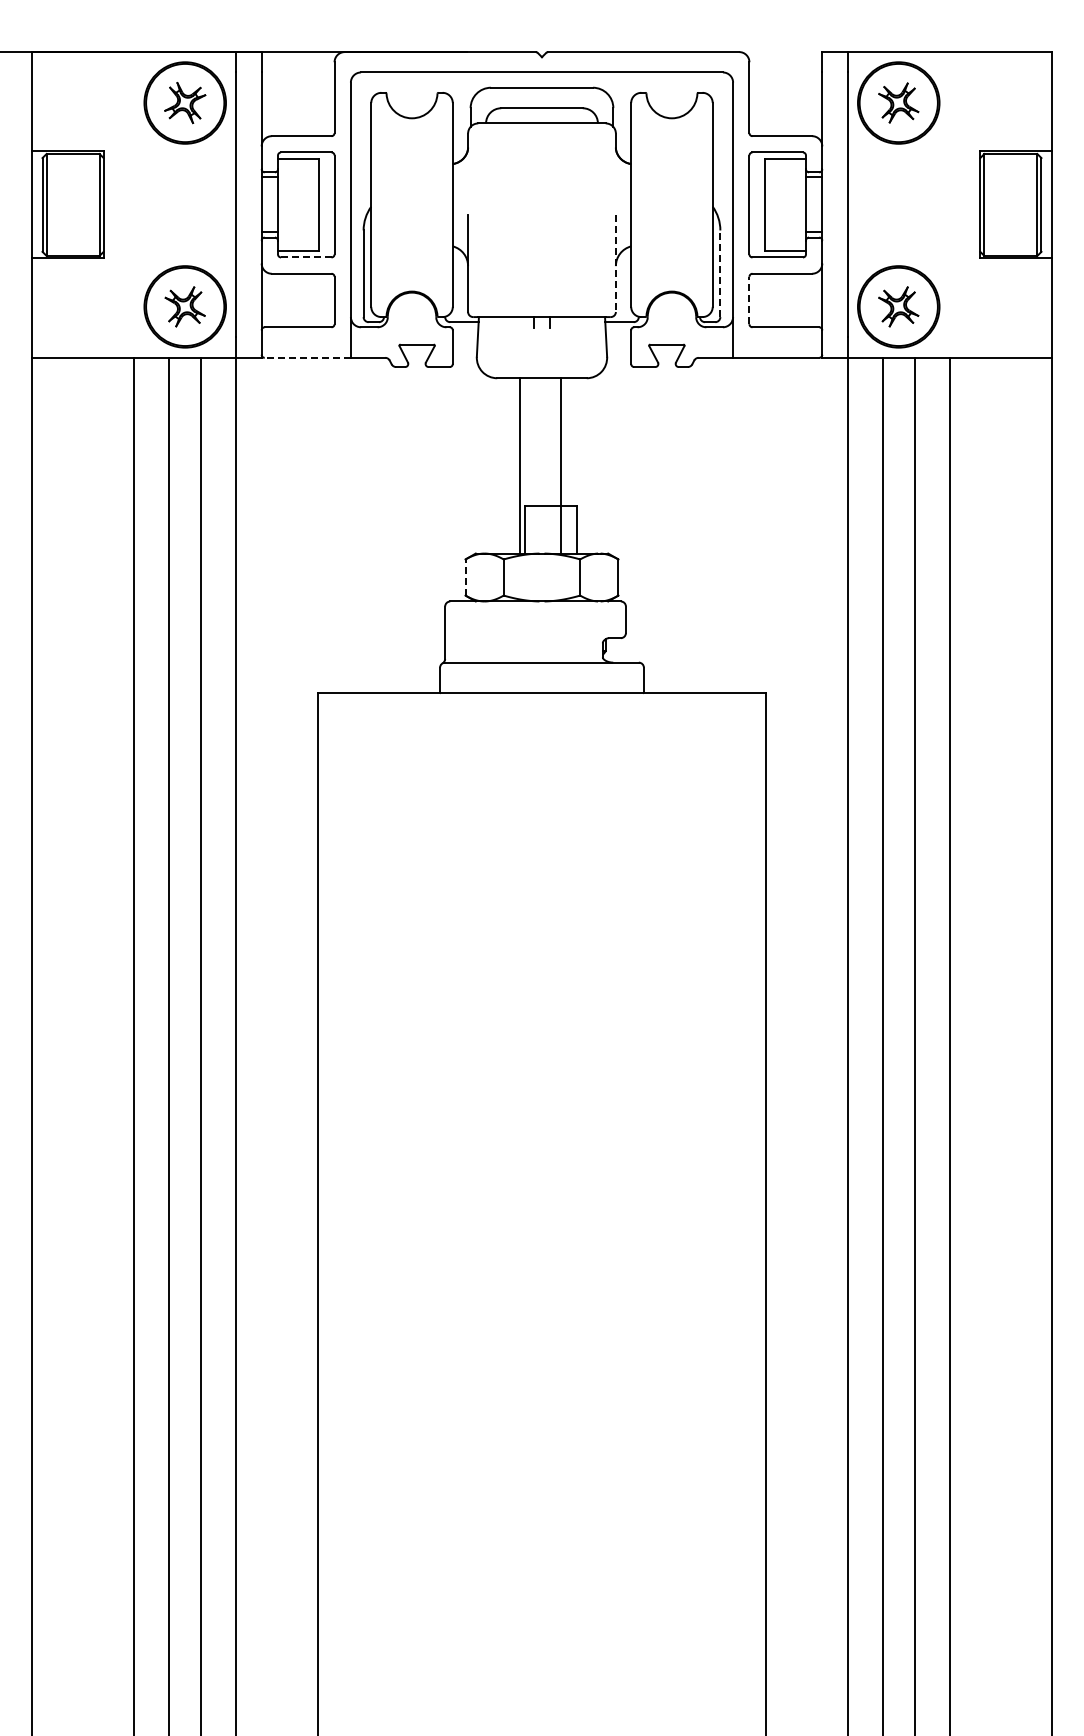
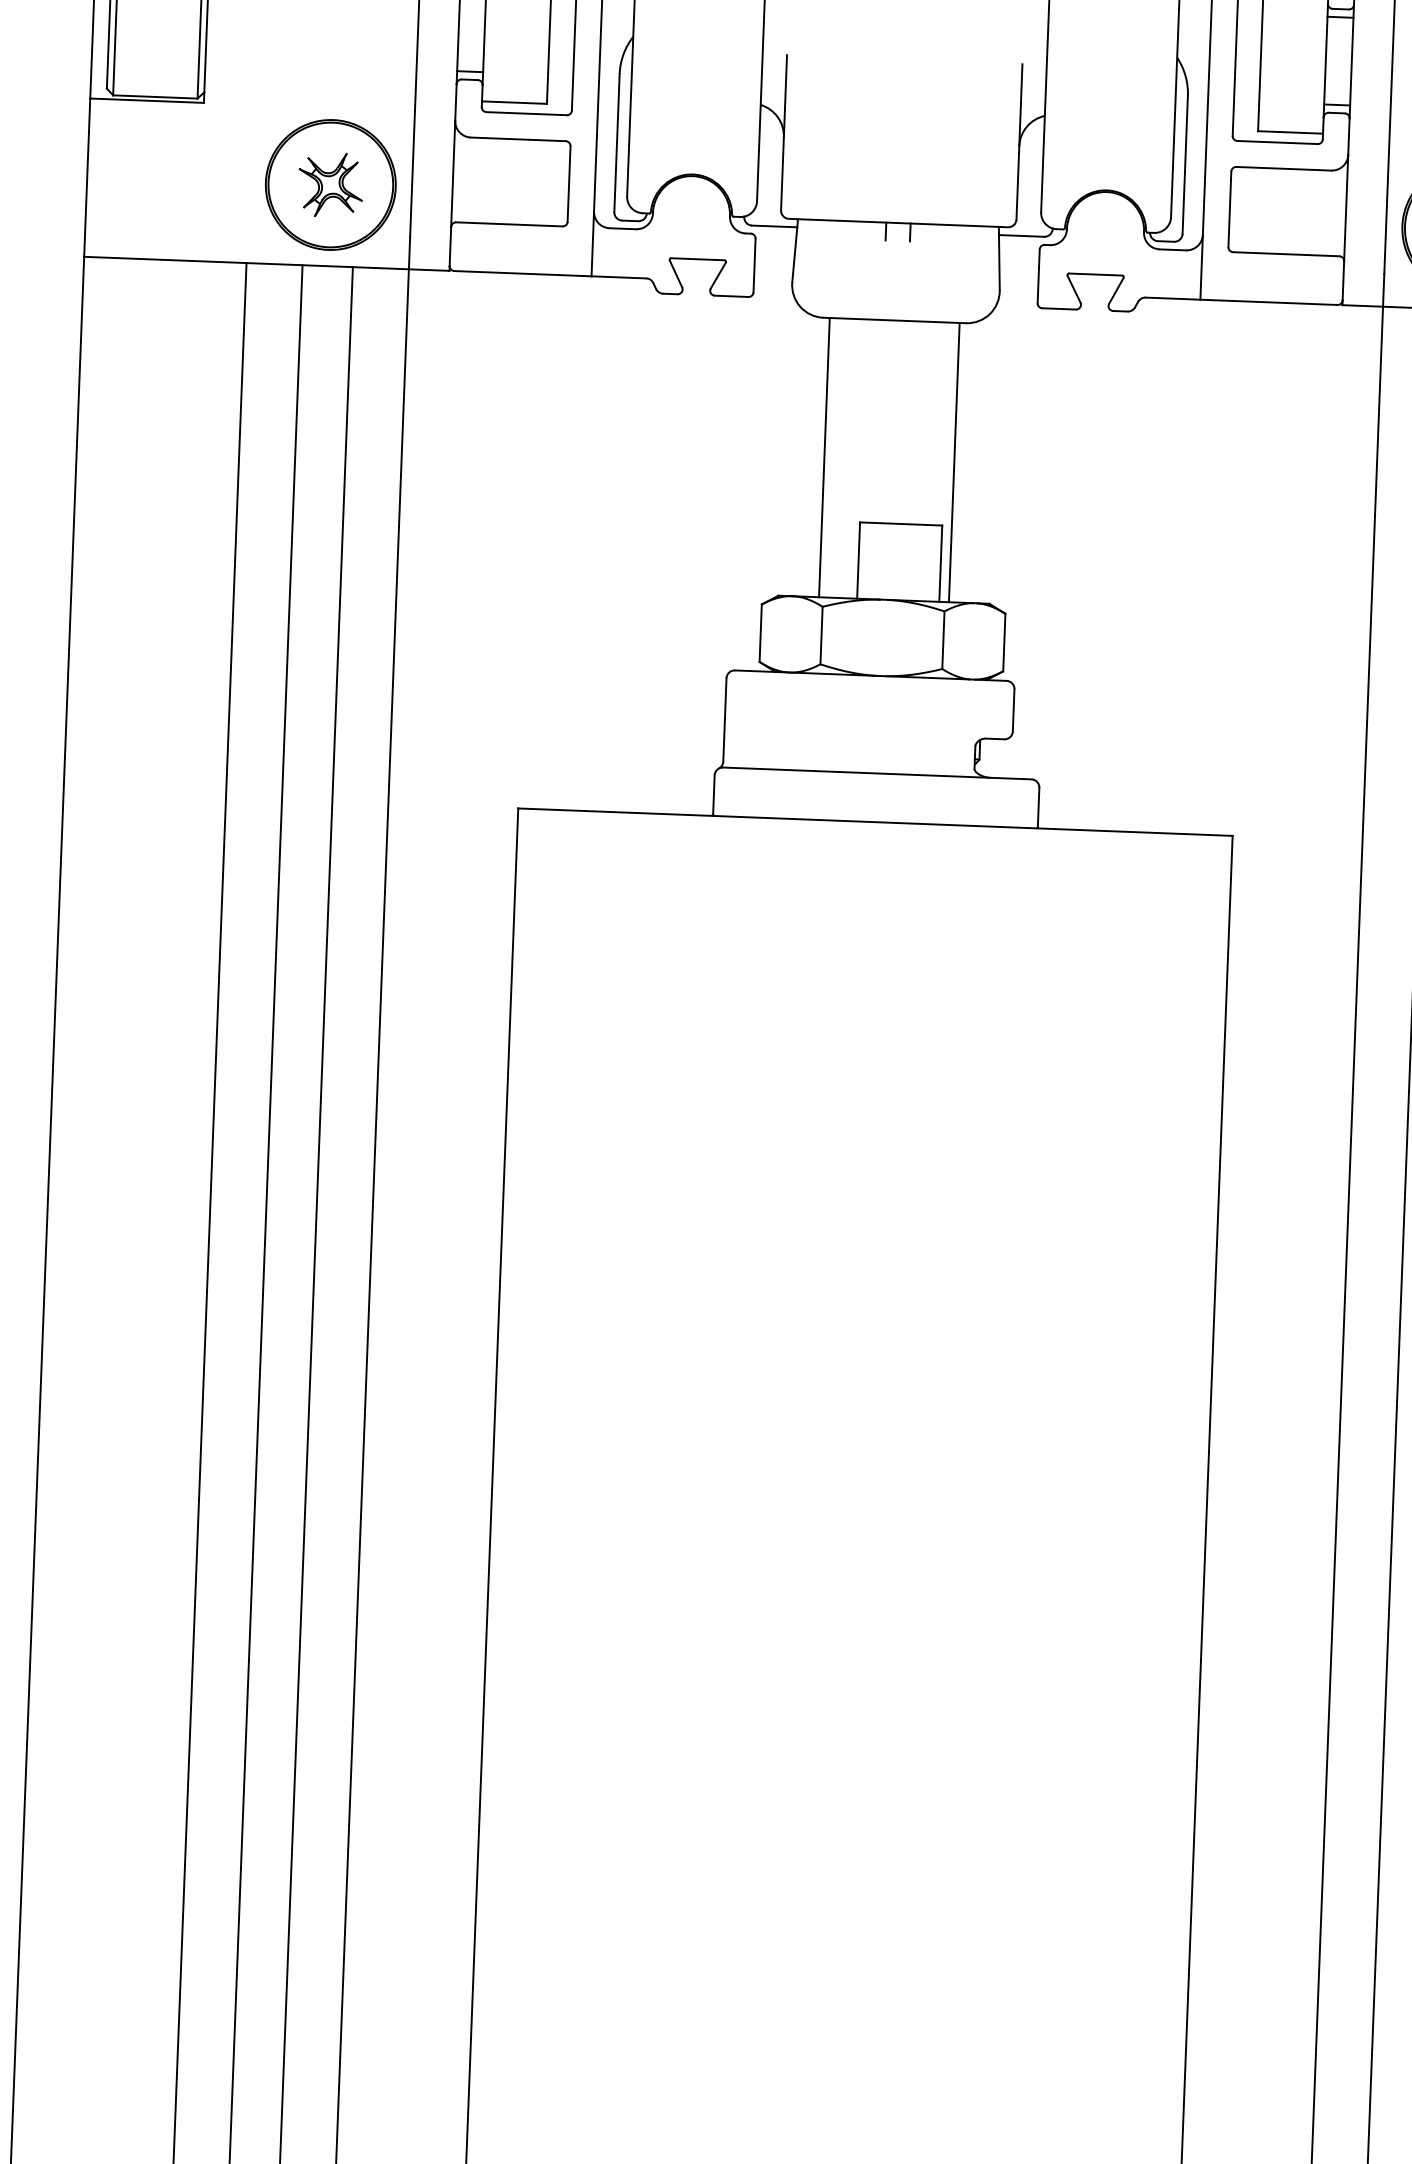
line: (306, 257) -> (527, 113), dashed -> solid
line: (615, 263) -> (1018, 142), dashed -> solid
line: (720, 273) -> (1185, 164), dashed -> solid
line: (749, 300) -> (1229, 209), dashed -> solid
line: (307, 357) -> (522, 273), dashed -> solid
line: (519, 465) -> (953, 461), moved
line: (561, 465) -> (824, 456), moved
line: (465, 577) -> (760, 633), dashed -> solid

